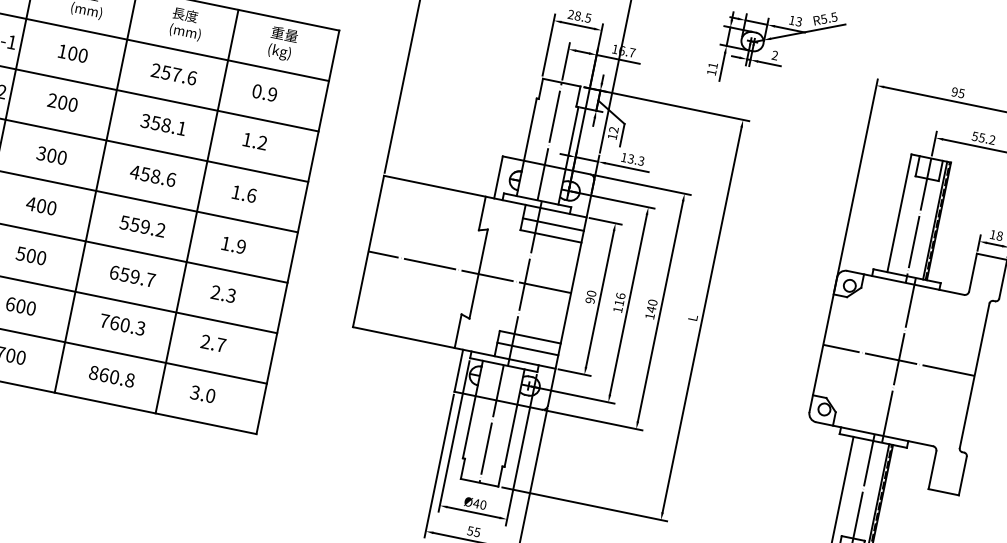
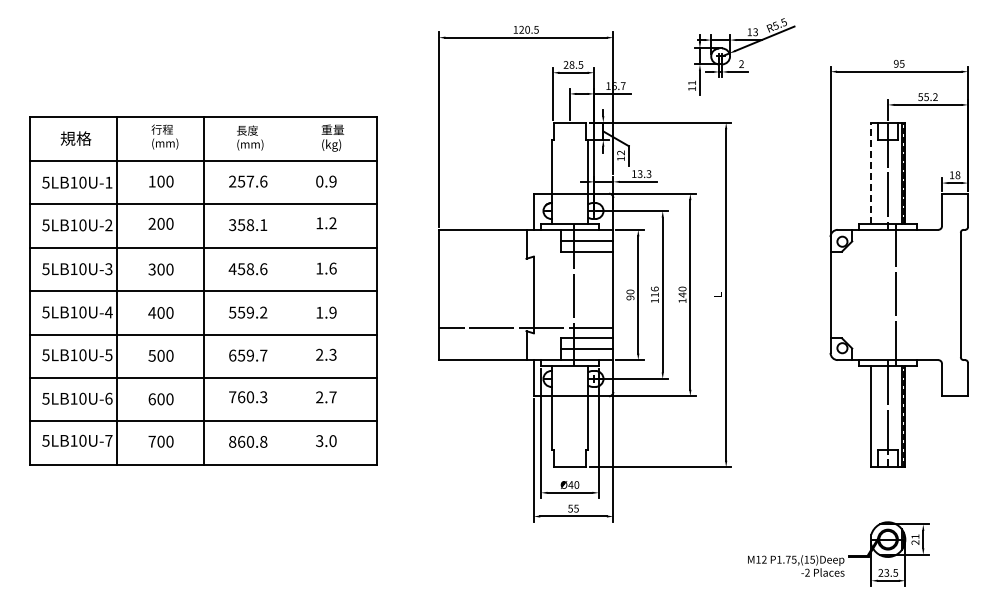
line: (549, 141) -> (569, 173), removed
line: (197, 210) -> (290, 290), removed
line: (899, 213) -> (871, 173), solid -> dashed
line: (469, 271) -> (525, 327), moved
line: (898, 359) -> (895, 294), removed
line: (491, 423) -> (569, 416), removed

